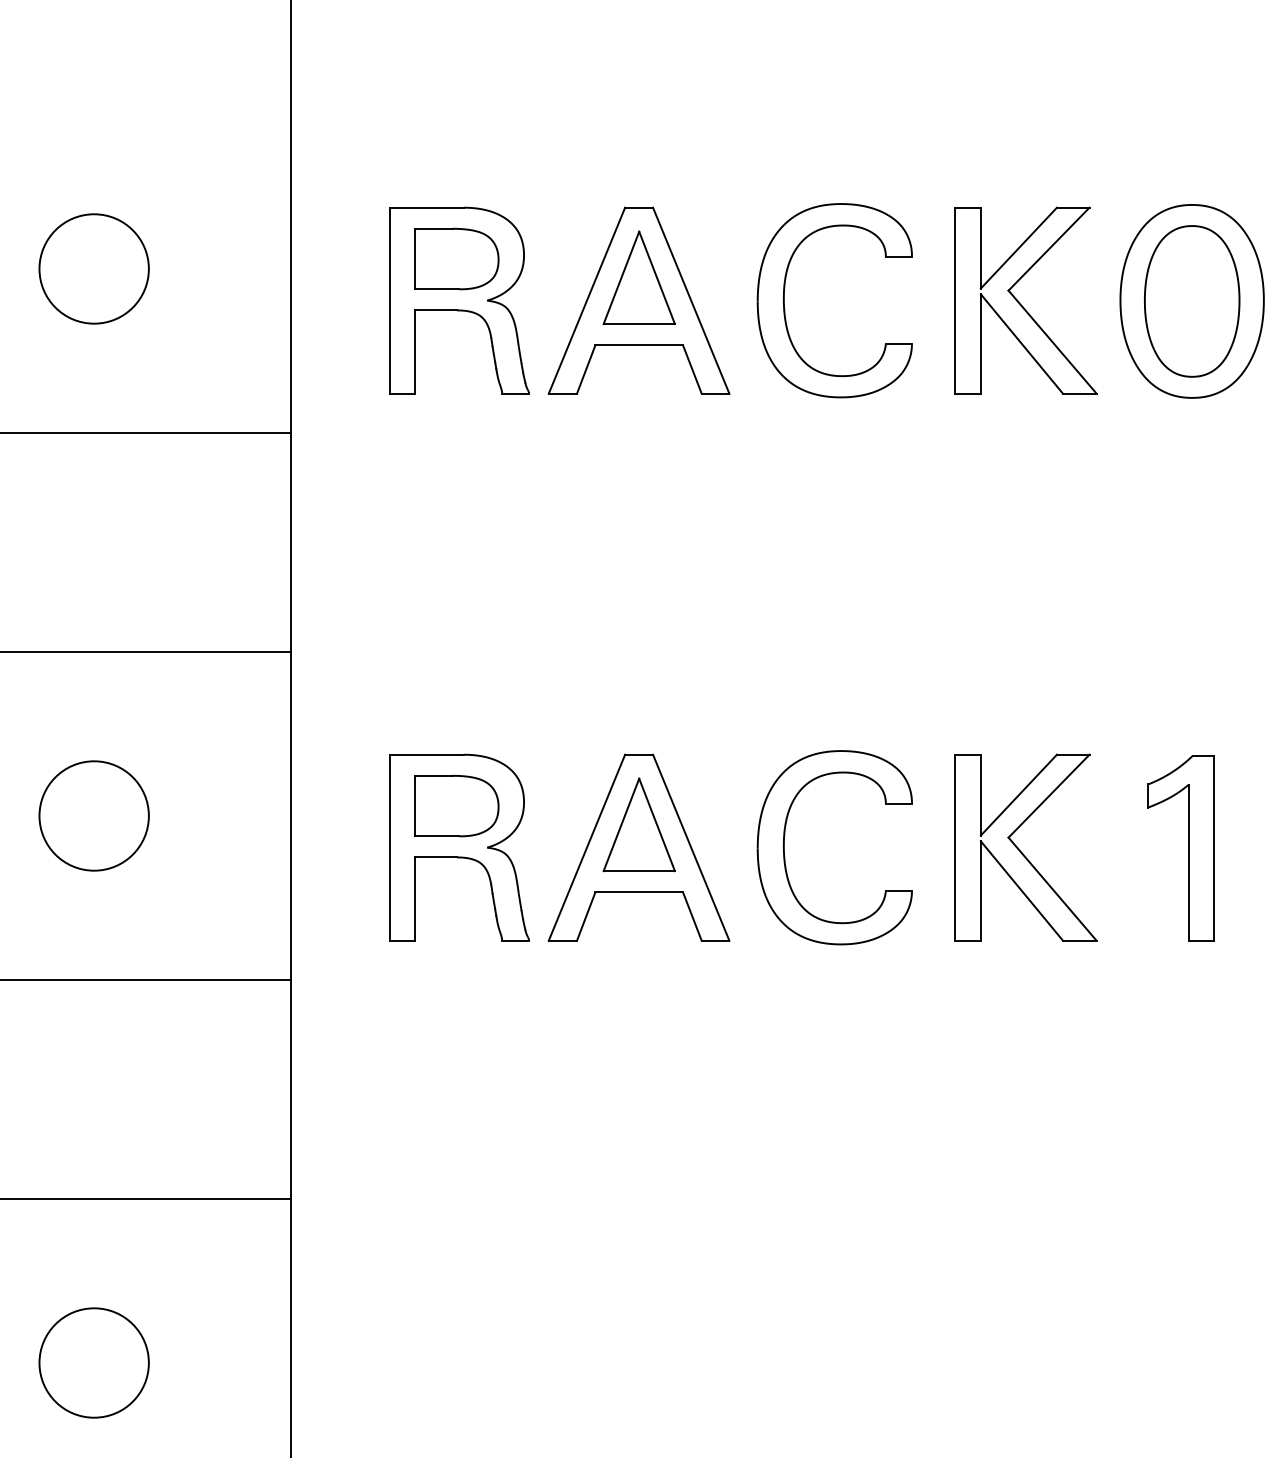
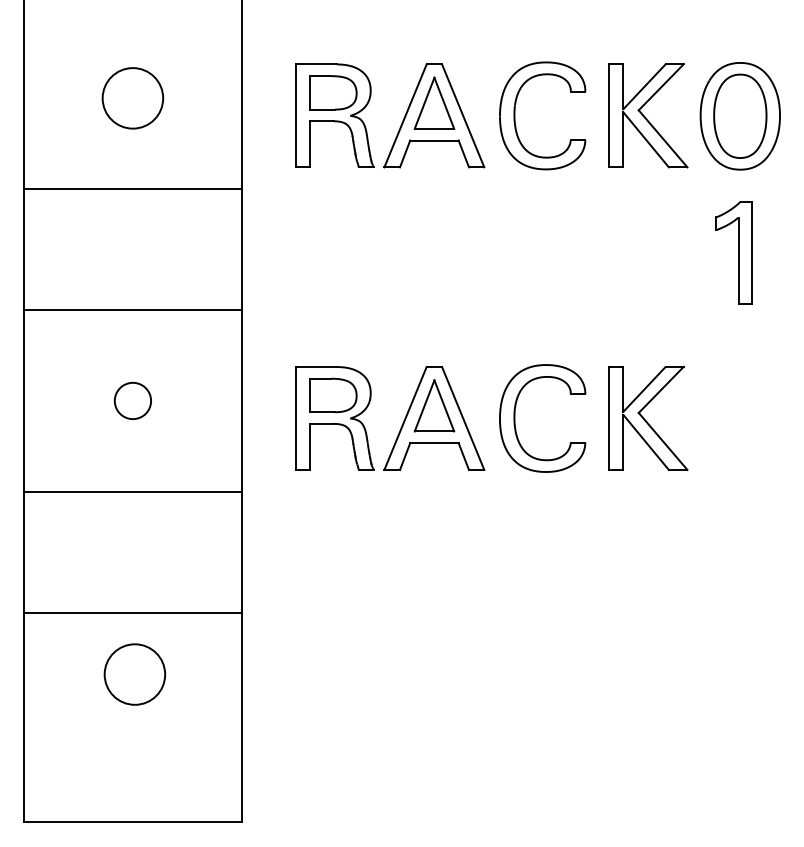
circle: (93, 815) -> (132, 400), size x0.6
part: (1179, 847) -> (733, 252), moved
circle: (93, 1362) -> (134, 674), moved

